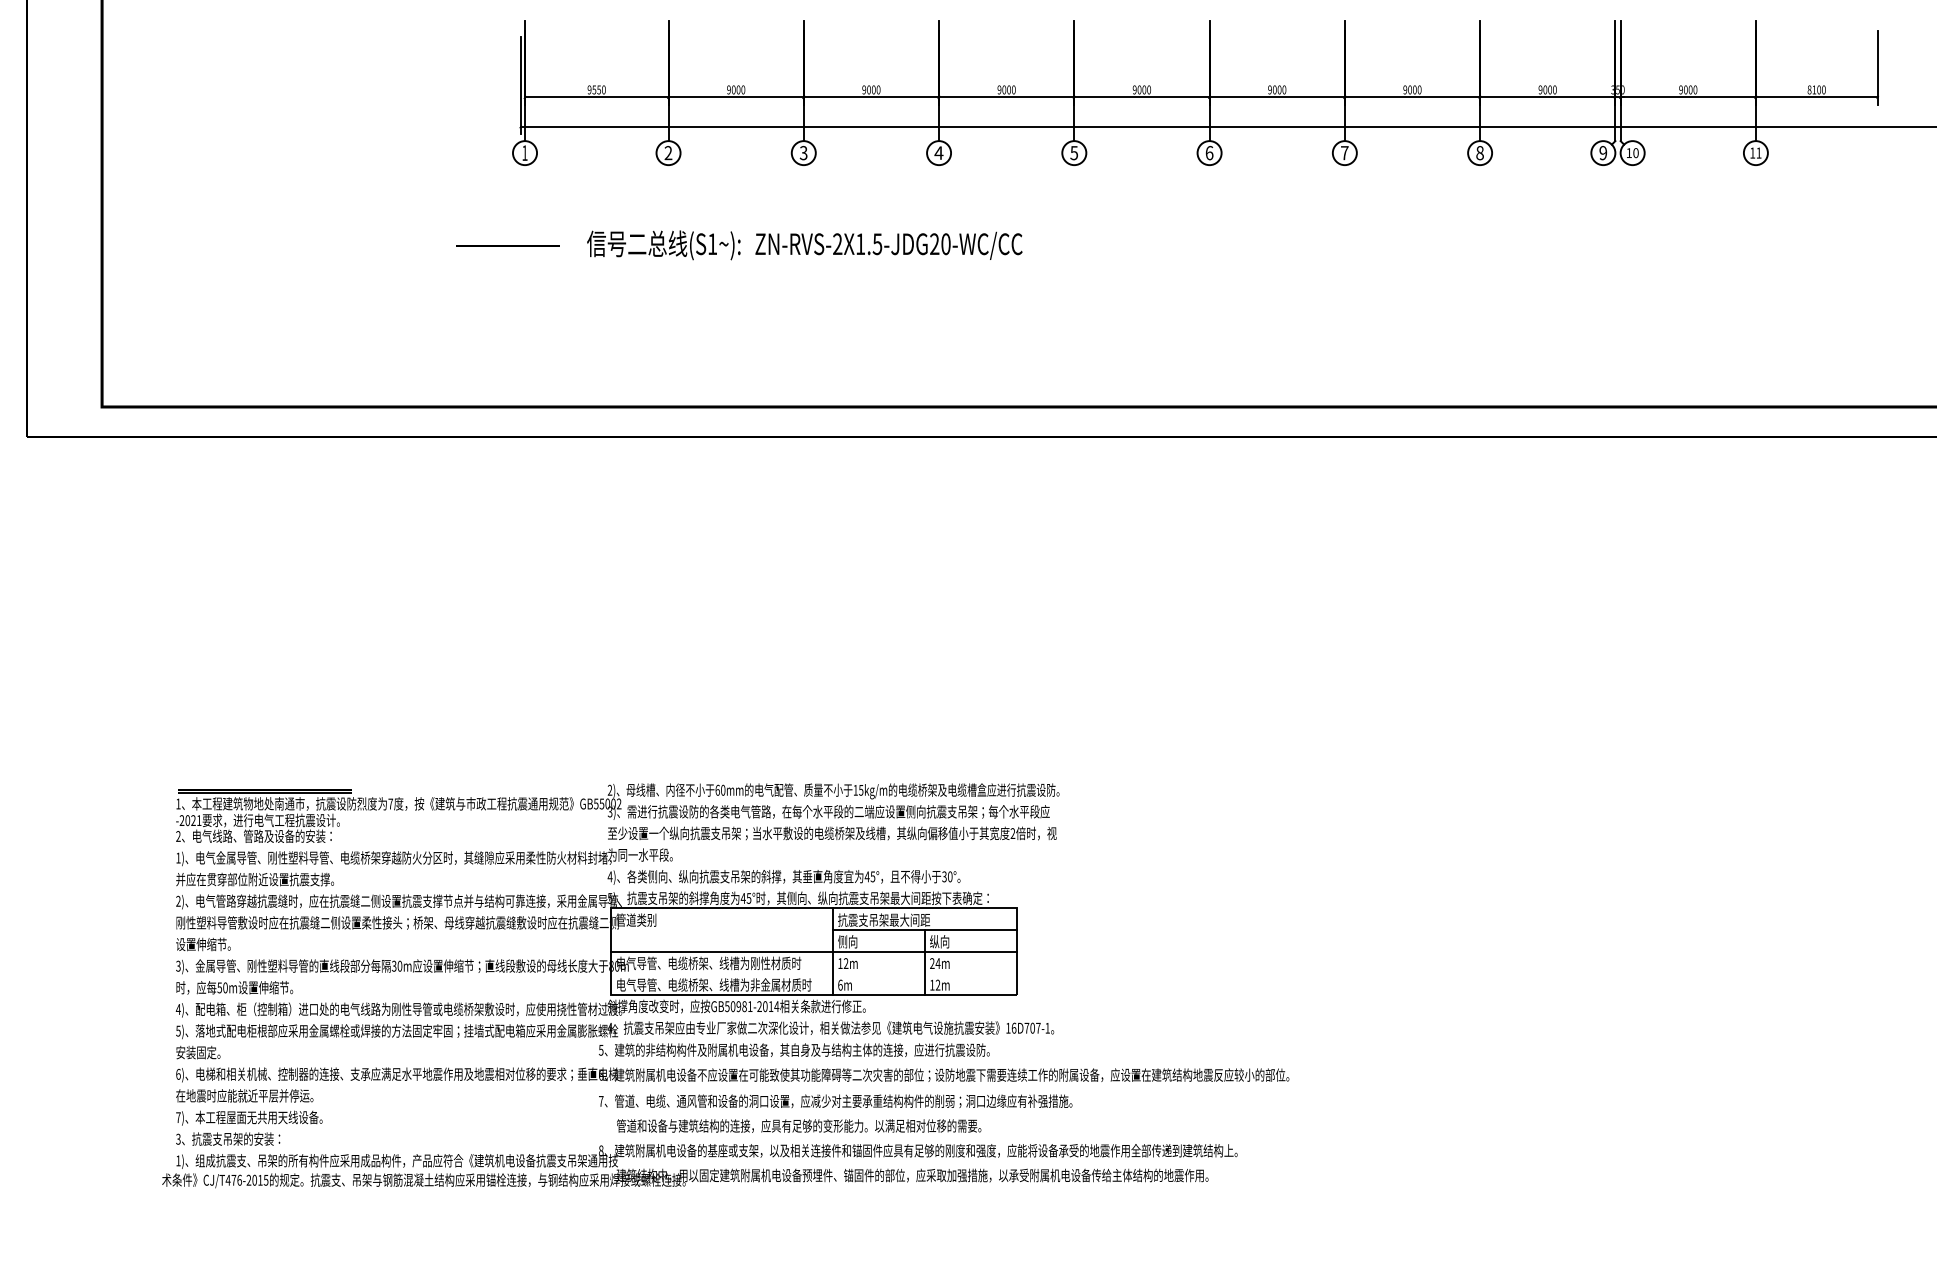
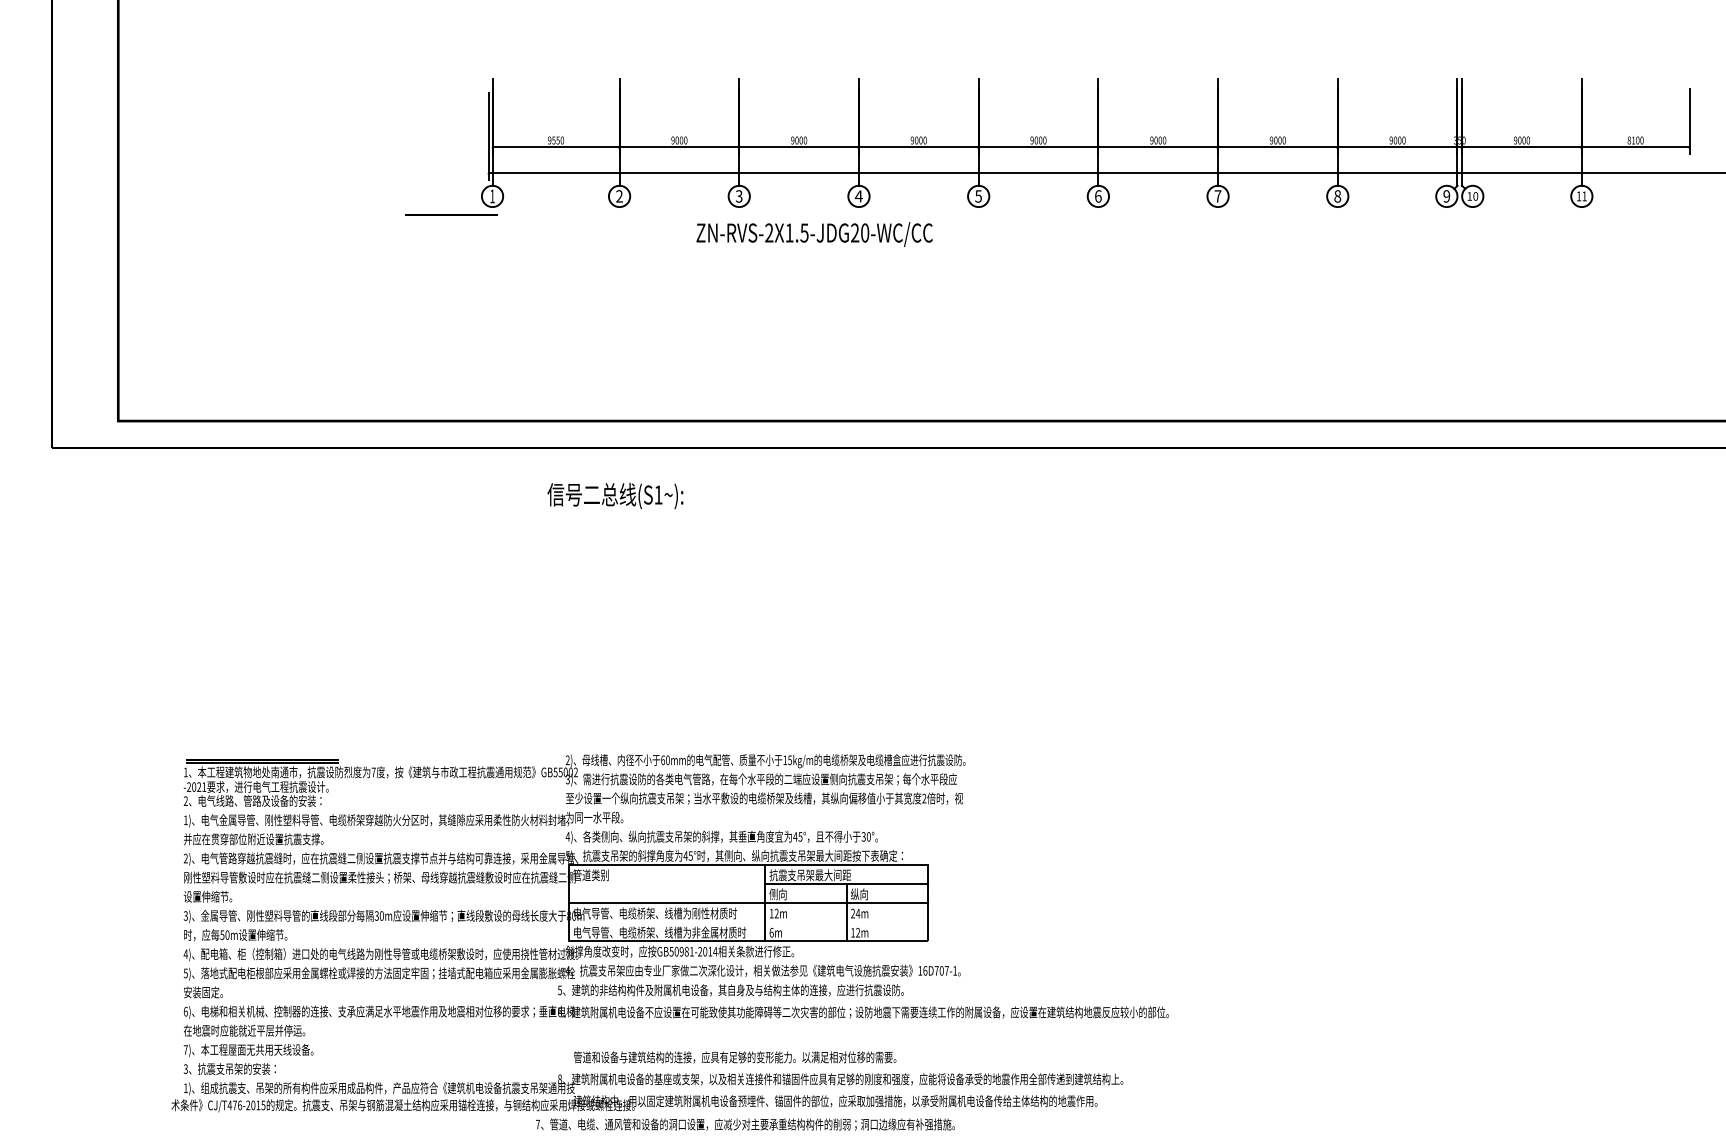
line: (508, 245) -> (451, 214), moved
text: (663, 245) -> (615, 496), moved
text: (888, 245) -> (814, 234), moved
text: (835, 1101) -> (745, 1124), moved

